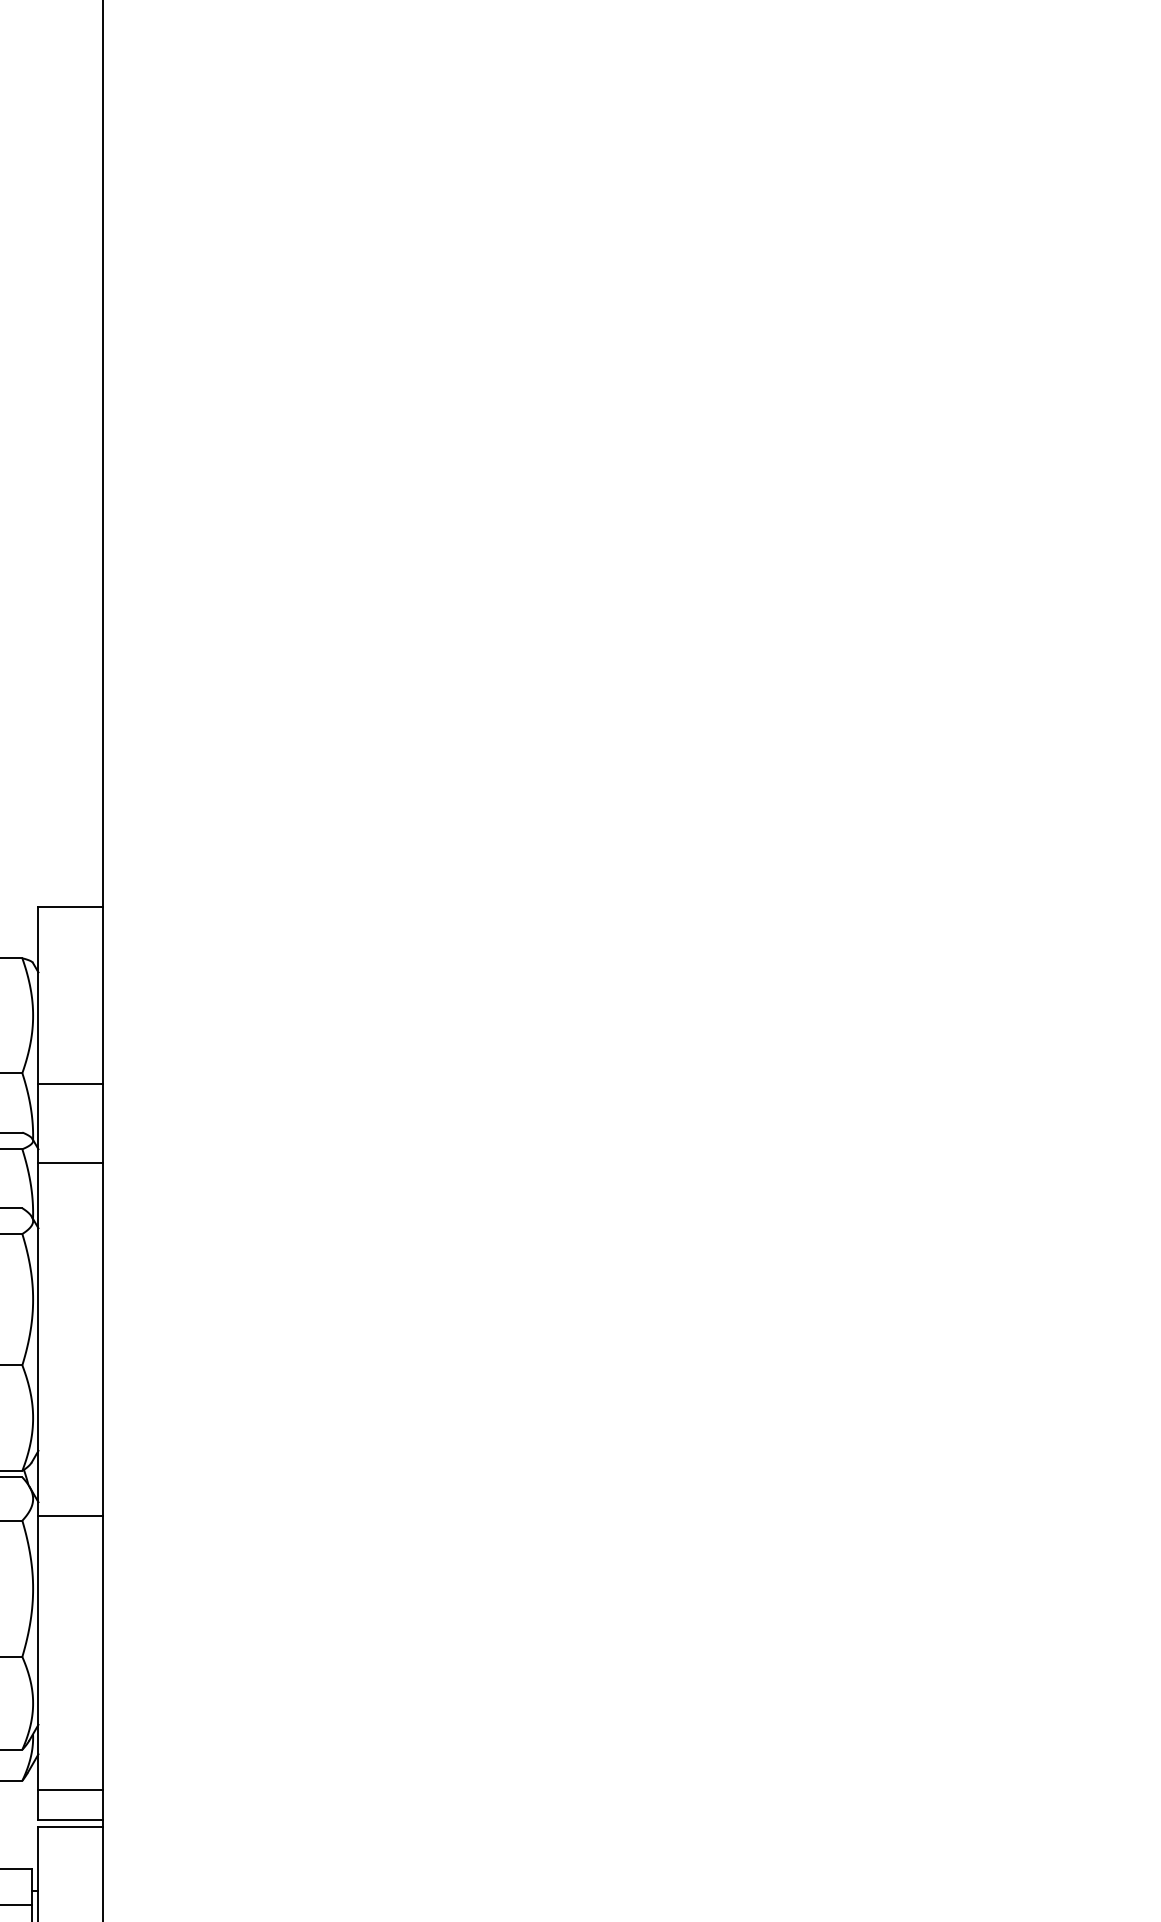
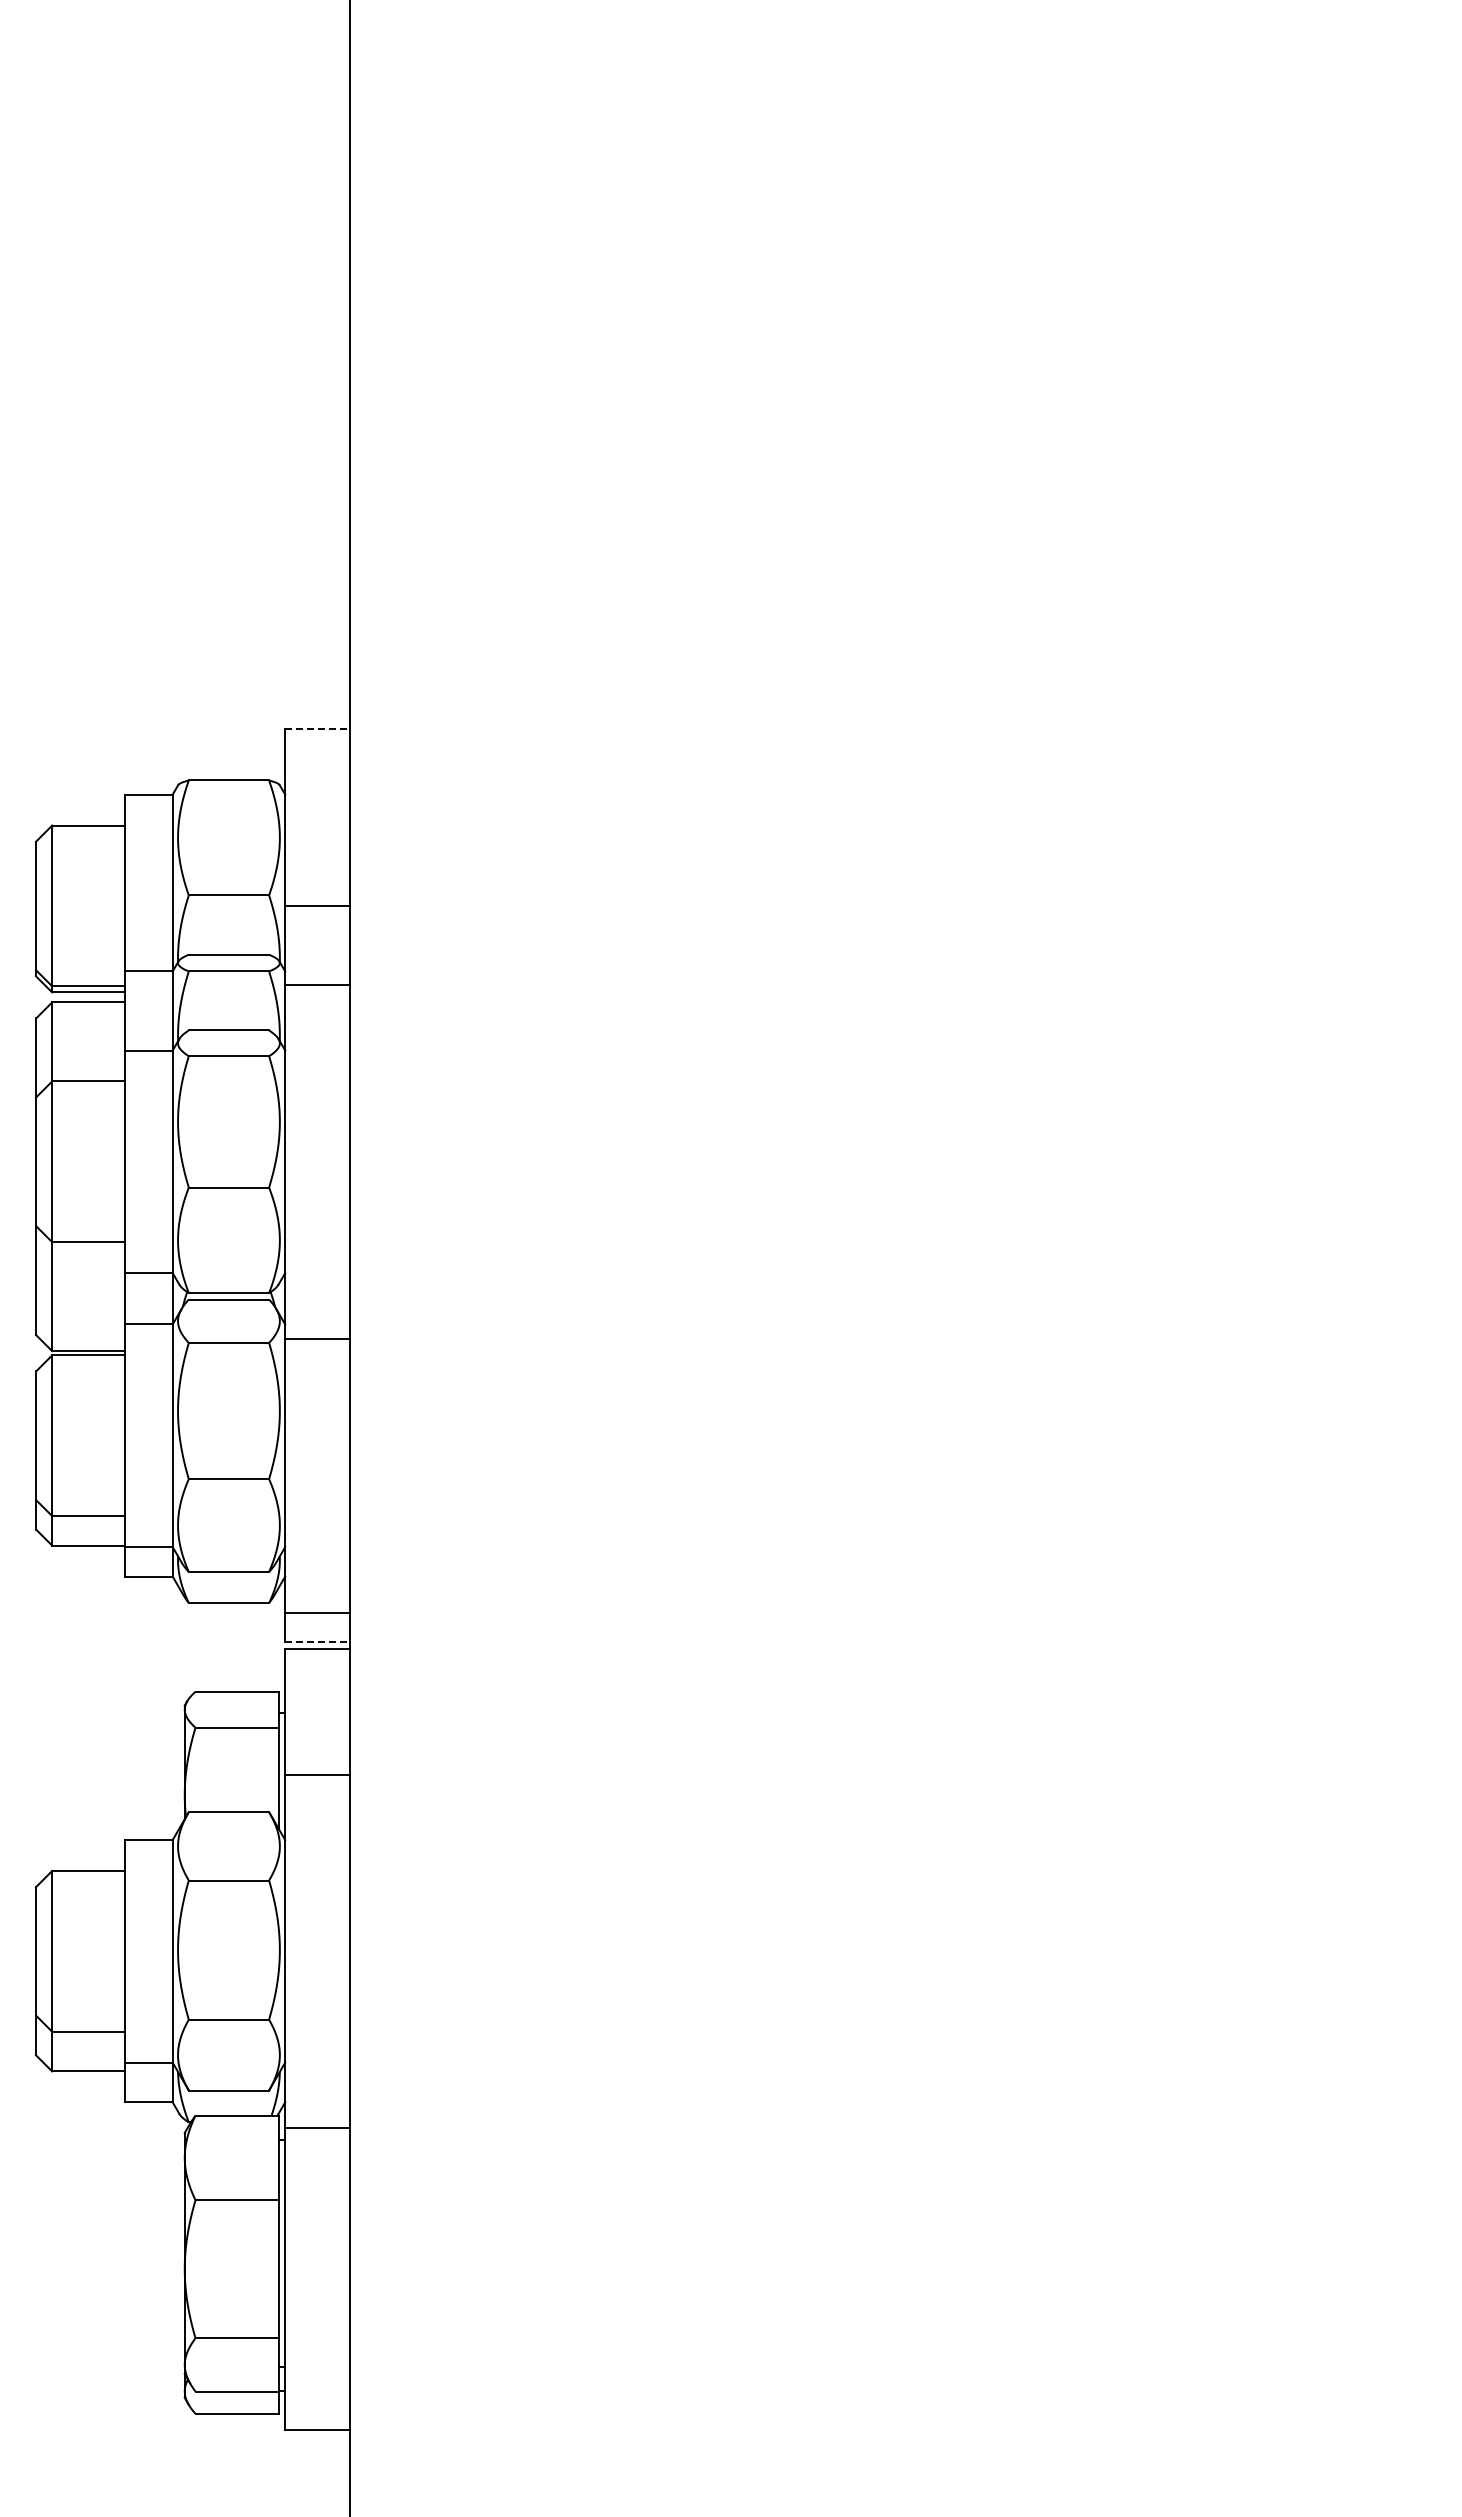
line: (70, 907) -> (317, 729), solid -> dashed
line: (70, 1820) -> (317, 1642), solid -> dashed

